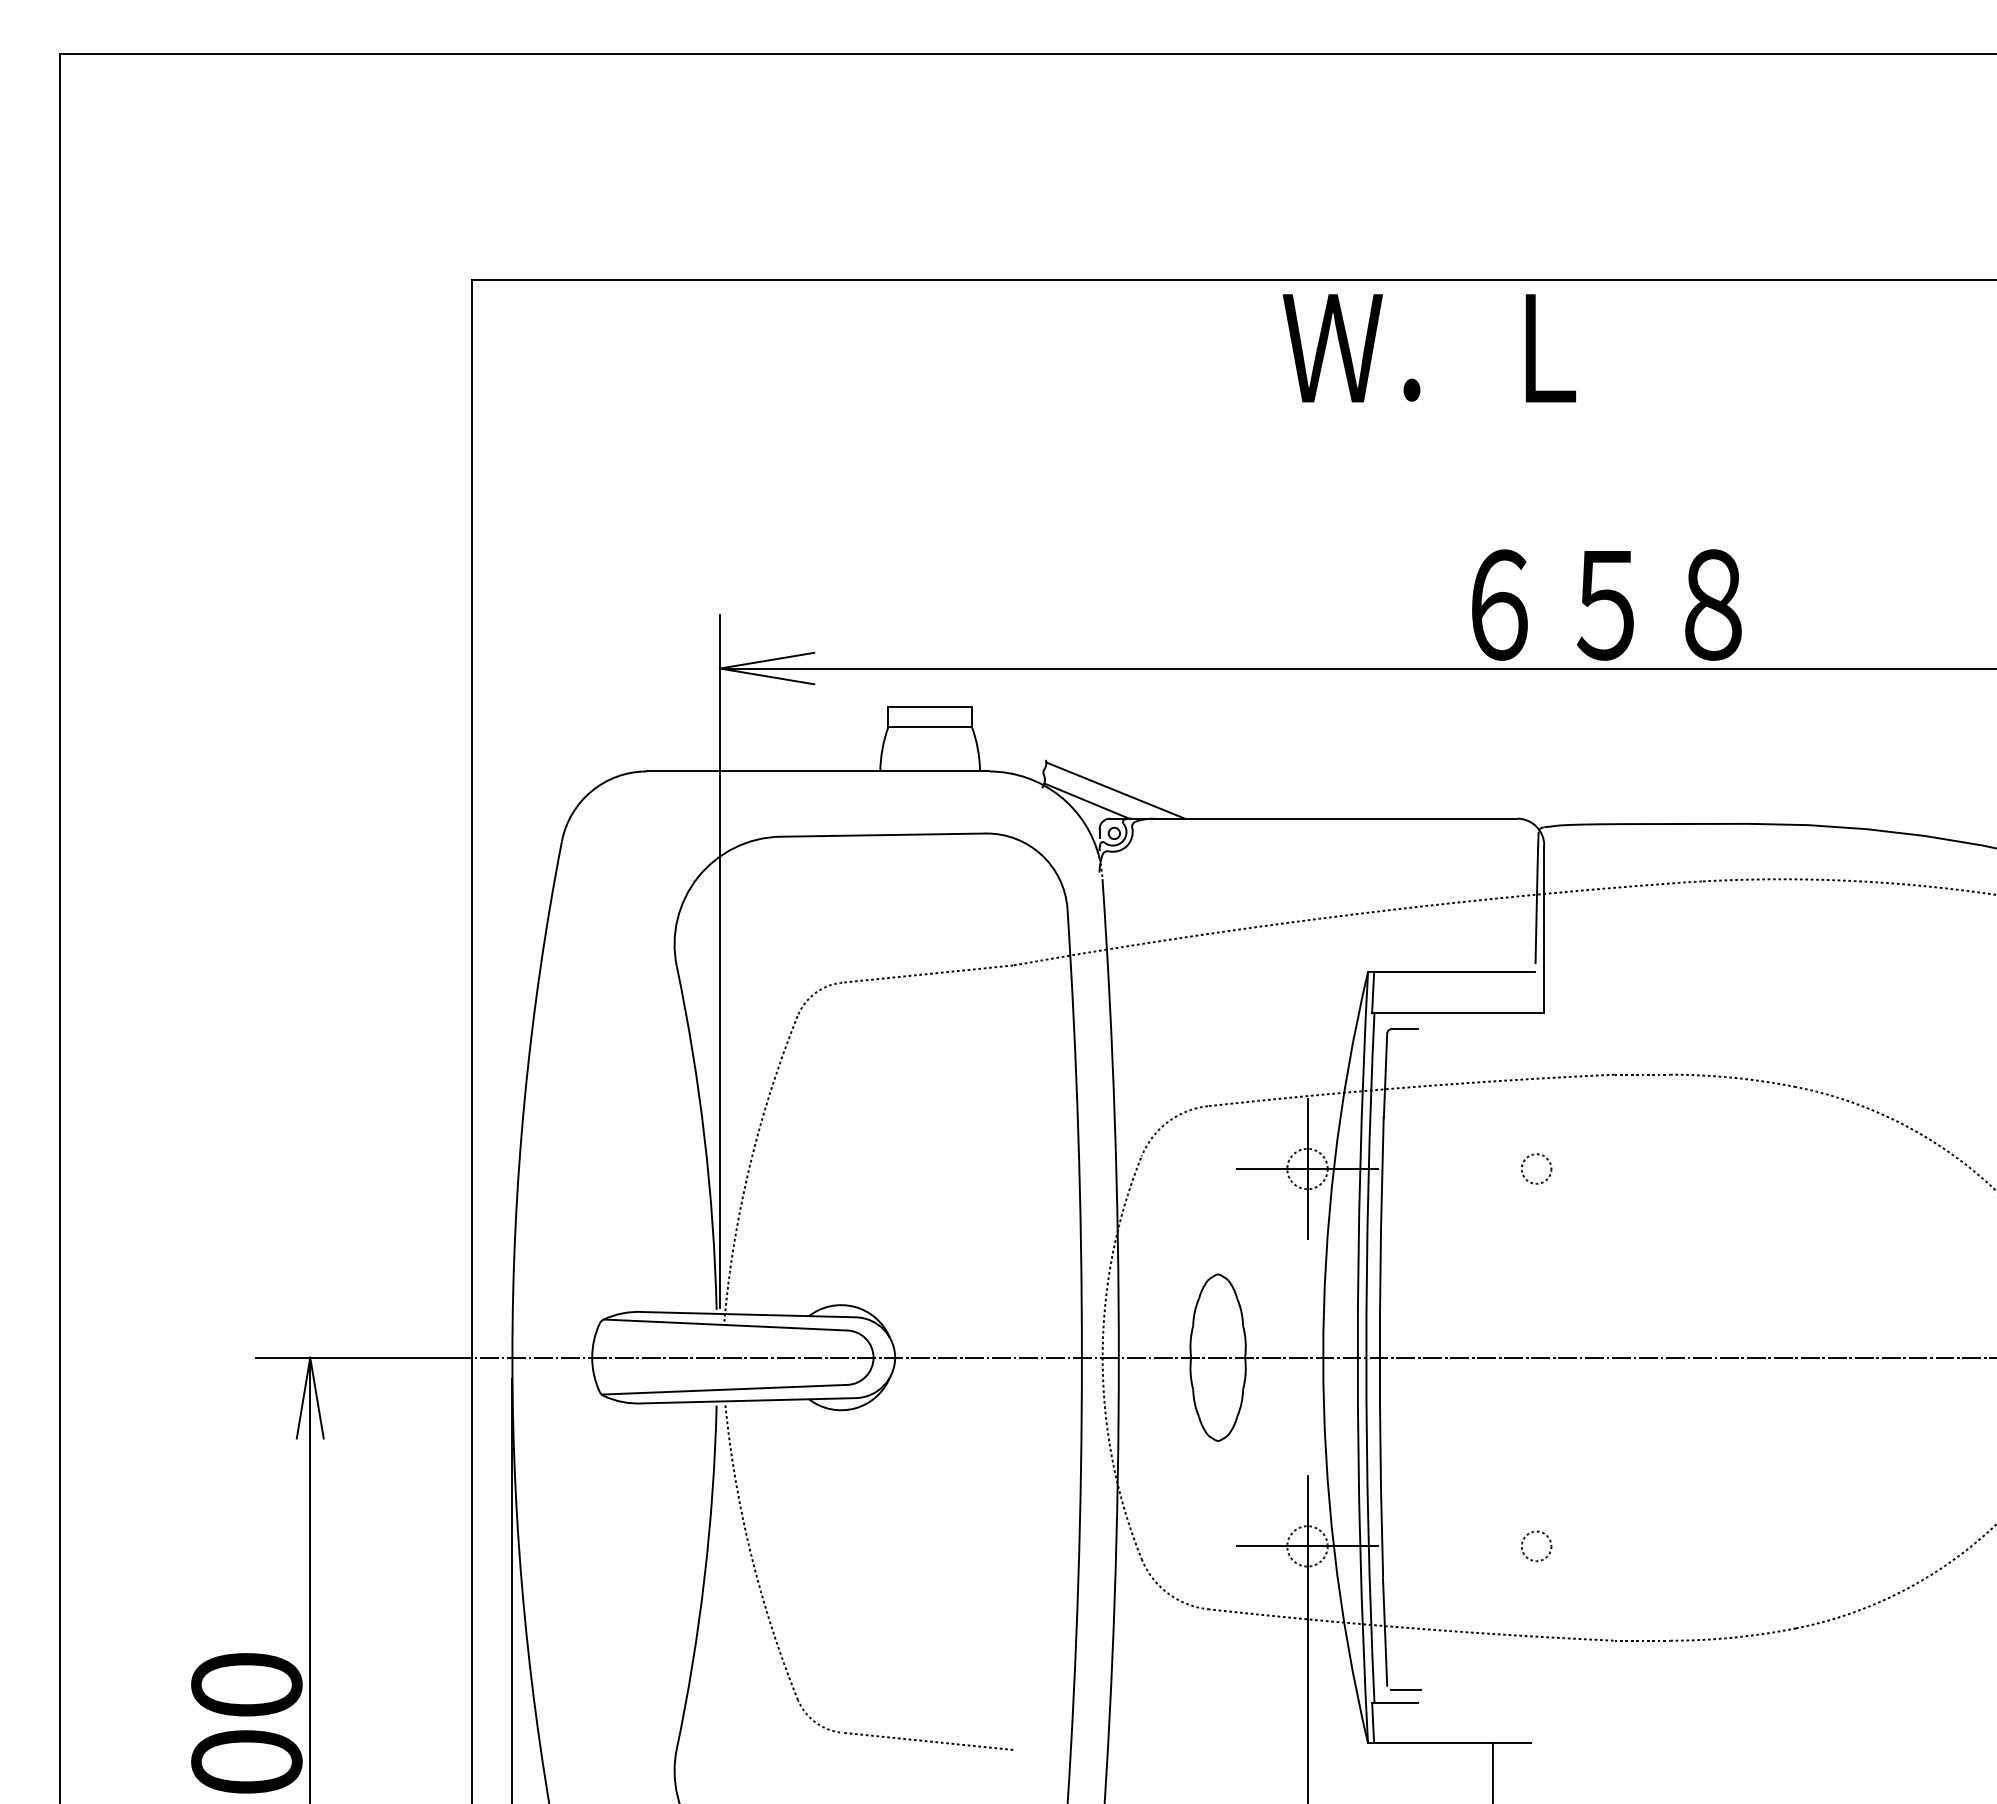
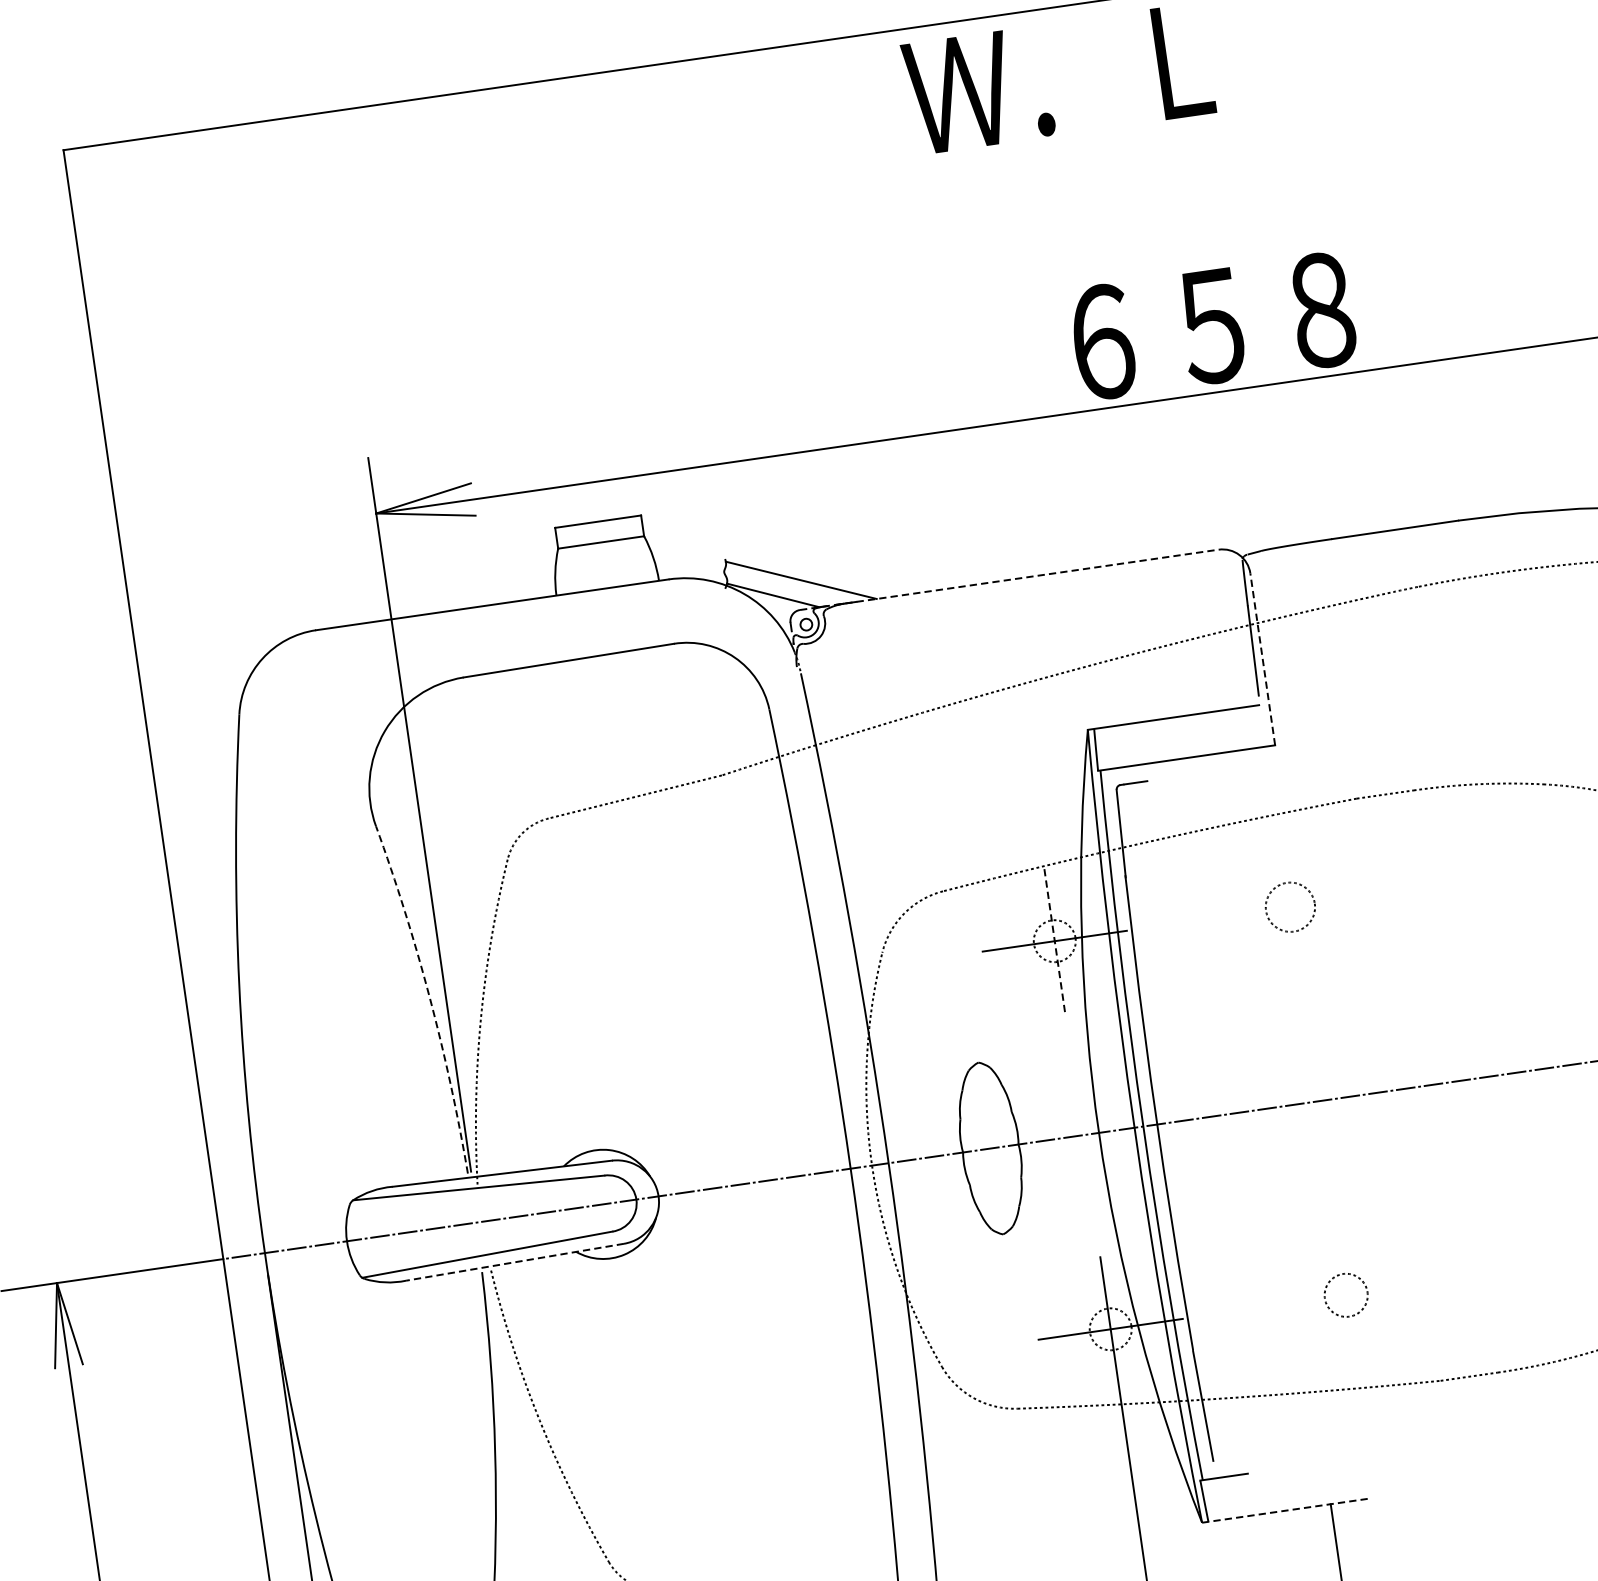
text: (1606, 604) -> (1212, 325), moved
line: (1314, 818) -> (1010, 579), solid -> dashed
line: (1544, 929) -> (1263, 659), solid -> dashed
arc: (704, 1137) -> (429, 998), solid -> dashed
circle: (1536, 1168) -> (1290, 906), size x1.6
line: (1307, 1169) -> (1054, 941), solid -> dashed
line: (748, 1400) -> (514, 1262), solid -> dashed
circle: (1536, 1546) -> (1346, 1295), size x1.4
line: (1406, 1689) -> (1233, 1461), removed
line: (1449, 1743) -> (1285, 1511), solid -> dashed

